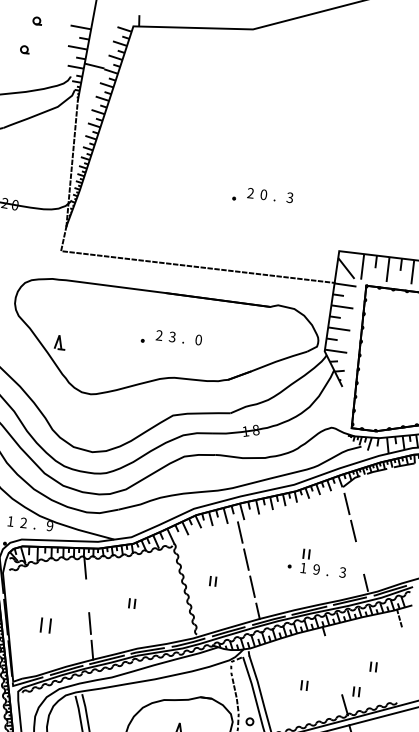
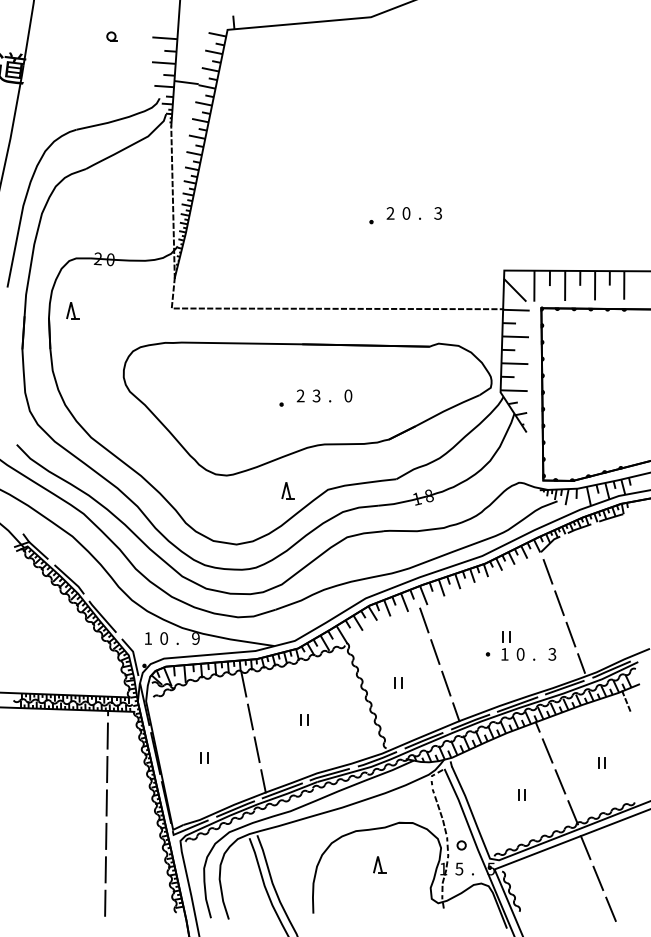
part: (24, 49) -> (100, 72), removed
part: (59, 342) -> (287, 490), moved
text: (24, 522) -> (164, 638), 2 -> 0
line: (359, 557) -> (570, 634), added
text: (316, 569) -> (520, 654), 9 -> 0
line: (86, 595) -> (249, 716), added
part: (45, 624) -> (204, 757), size x0.62
line: (329, 651) -> (547, 750), added
line: (337, 678) -> (560, 781), added
part: (356, 691) -> (584, 794), removed

